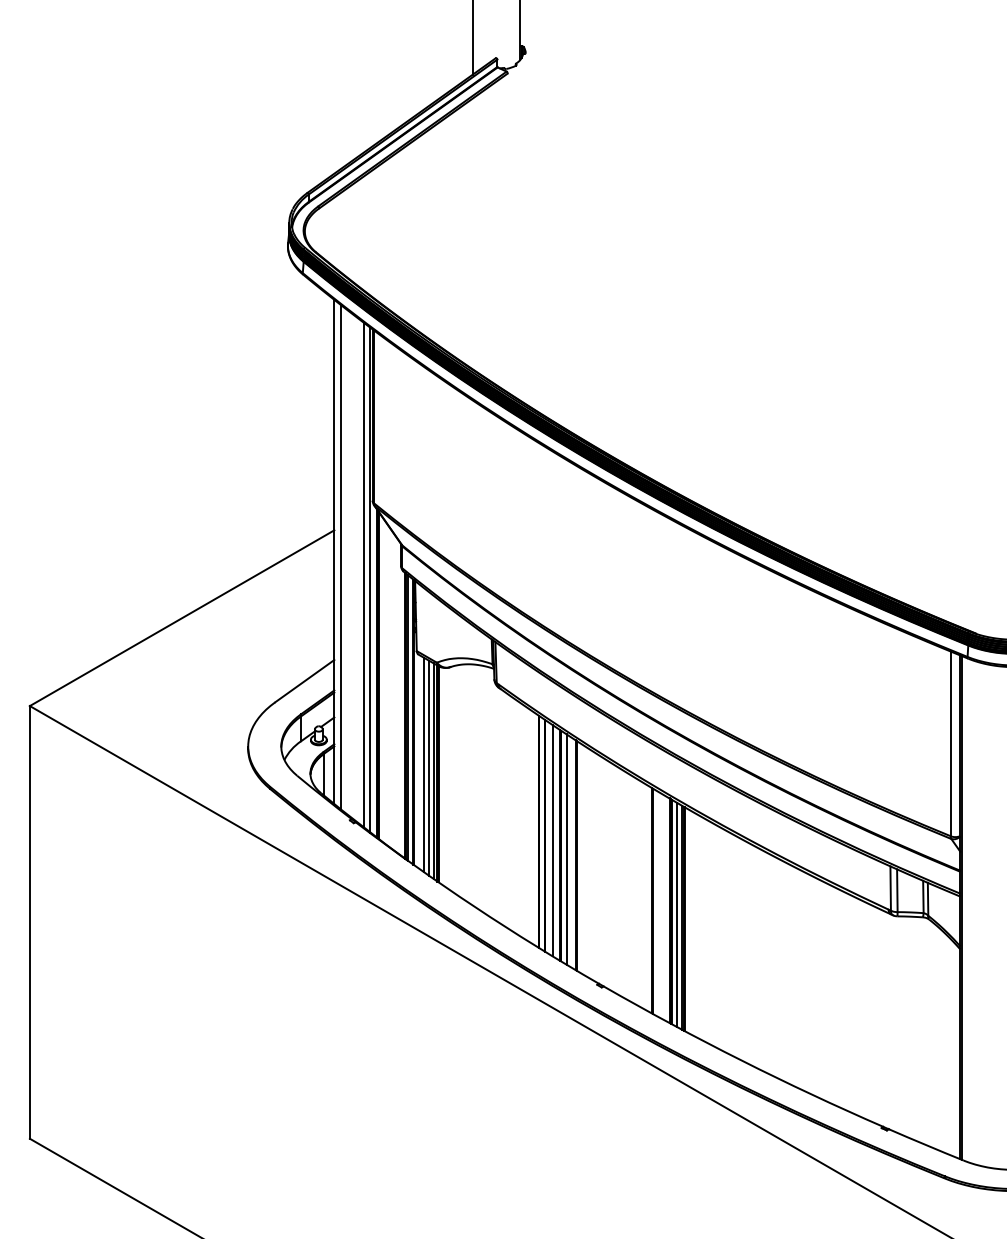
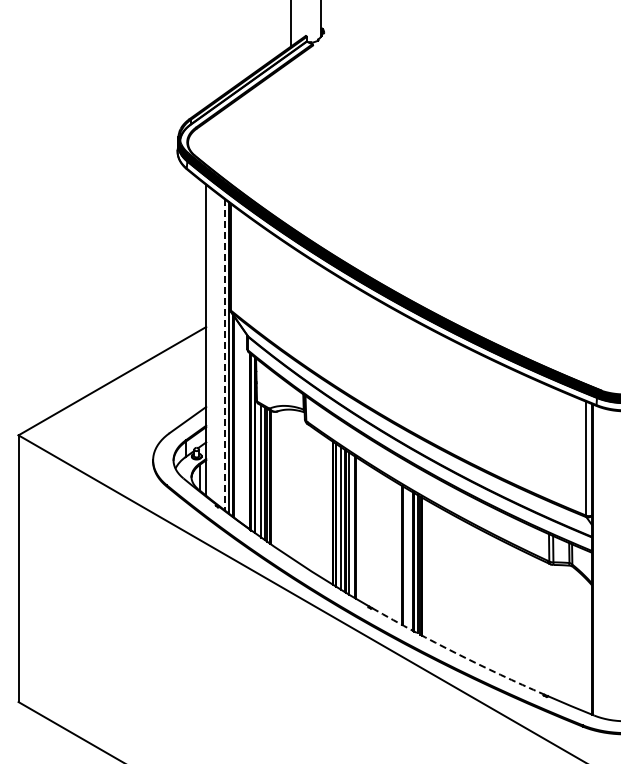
line: (341, 557) -> (210, 343), removed
line: (363, 574) -> (224, 354), solid -> dashed
arc: (741, 1059) -> (457, 653), solid -> dashed

